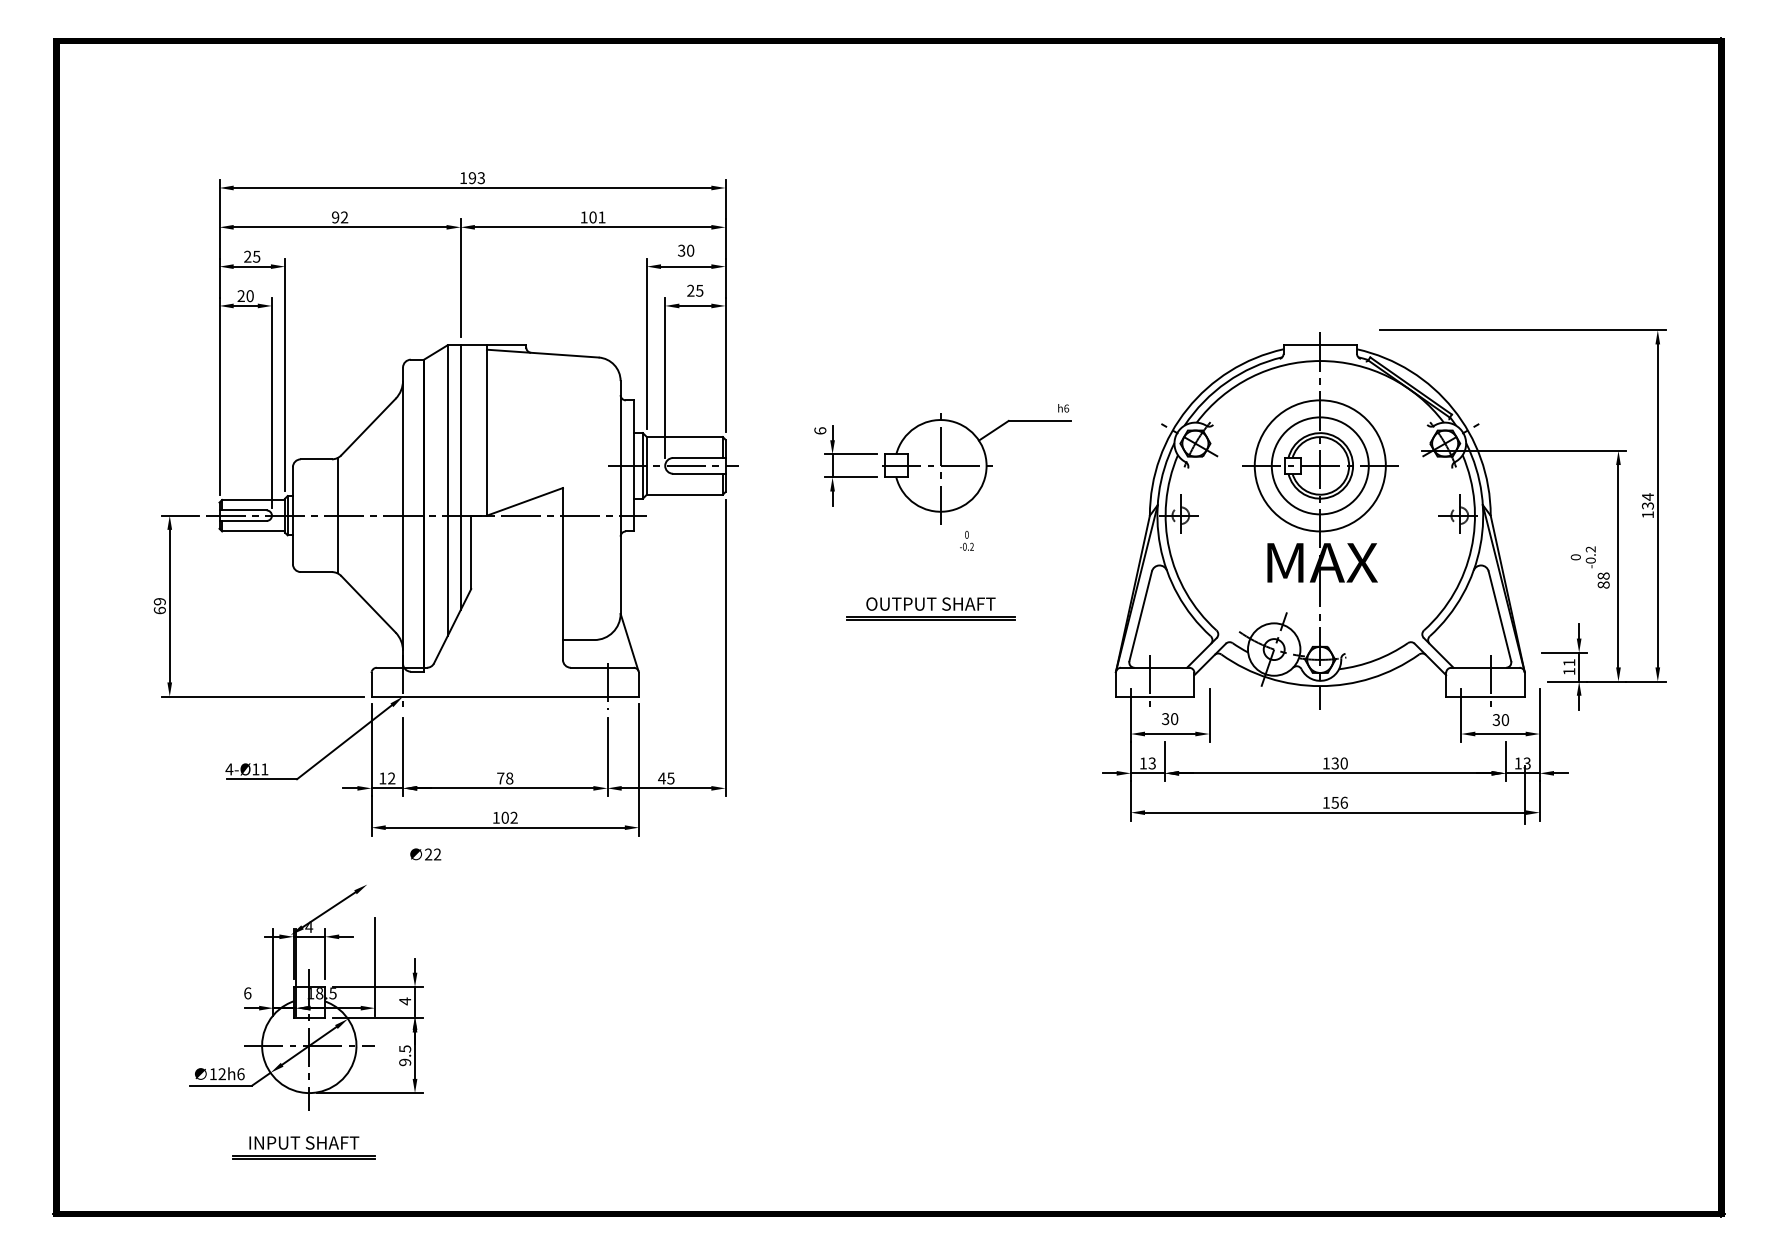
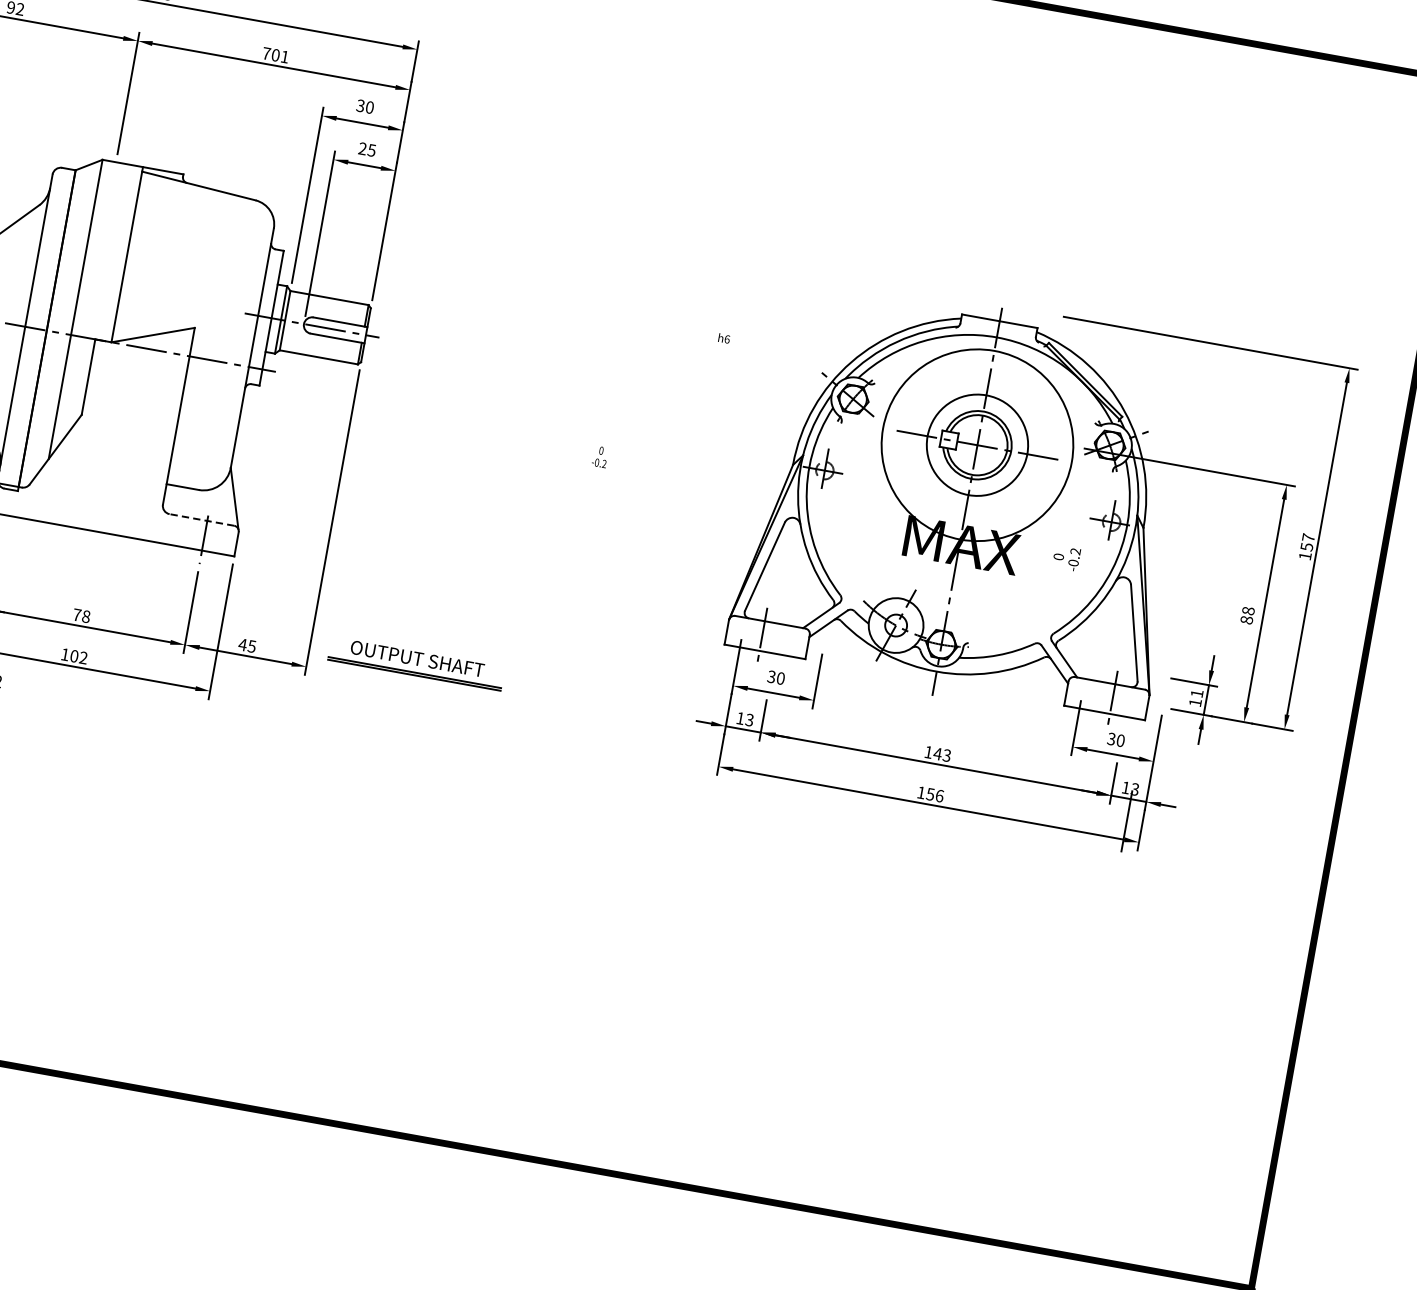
text: (583, 217) -> (265, 53), 101 -> 701
circle: (1319, 465) -> (976, 444), size x1.4
part: (942, 468) -> (588, 378), removed
line: (460, 477) -> (91, 298), removed
text: (1647, 501) -> (1307, 542), 134 -> 157
text: (1582, 557) -> (1065, 558), moved
part: (930, 608) -> (416, 663), moved
line: (601, 667) -> (201, 519), solid -> dashed
text: (1339, 763) -> (942, 754), 130 -> 143

